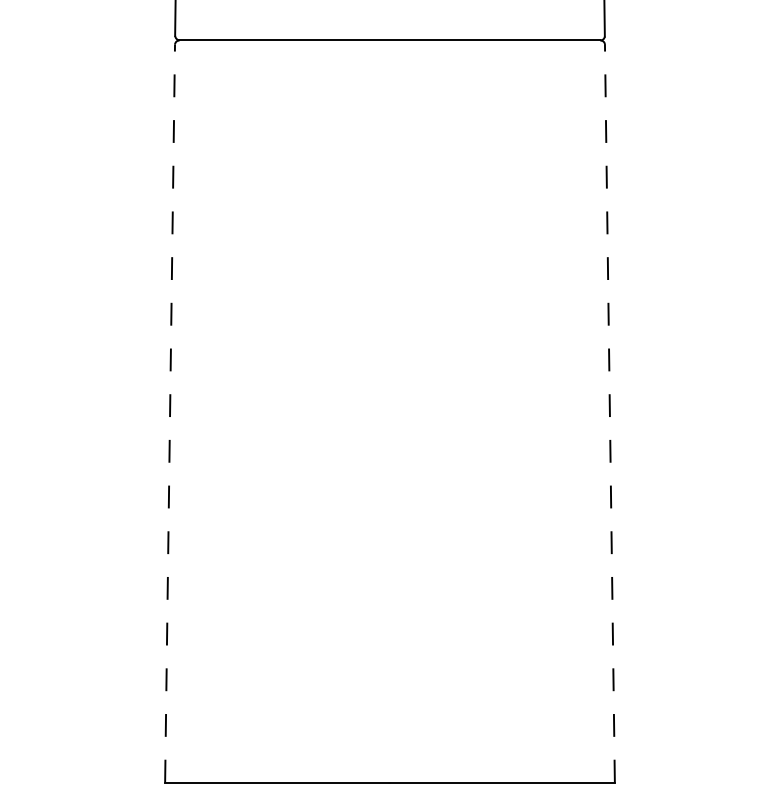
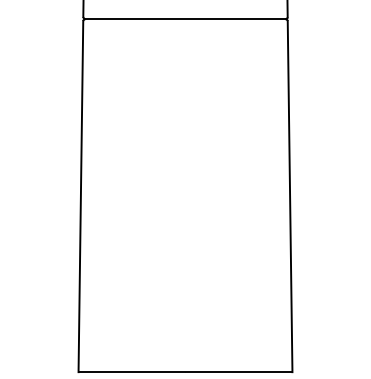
line: (169, 413) -> (80, 196), dashed -> solid
line: (610, 413) -> (290, 196), dashed -> solid

